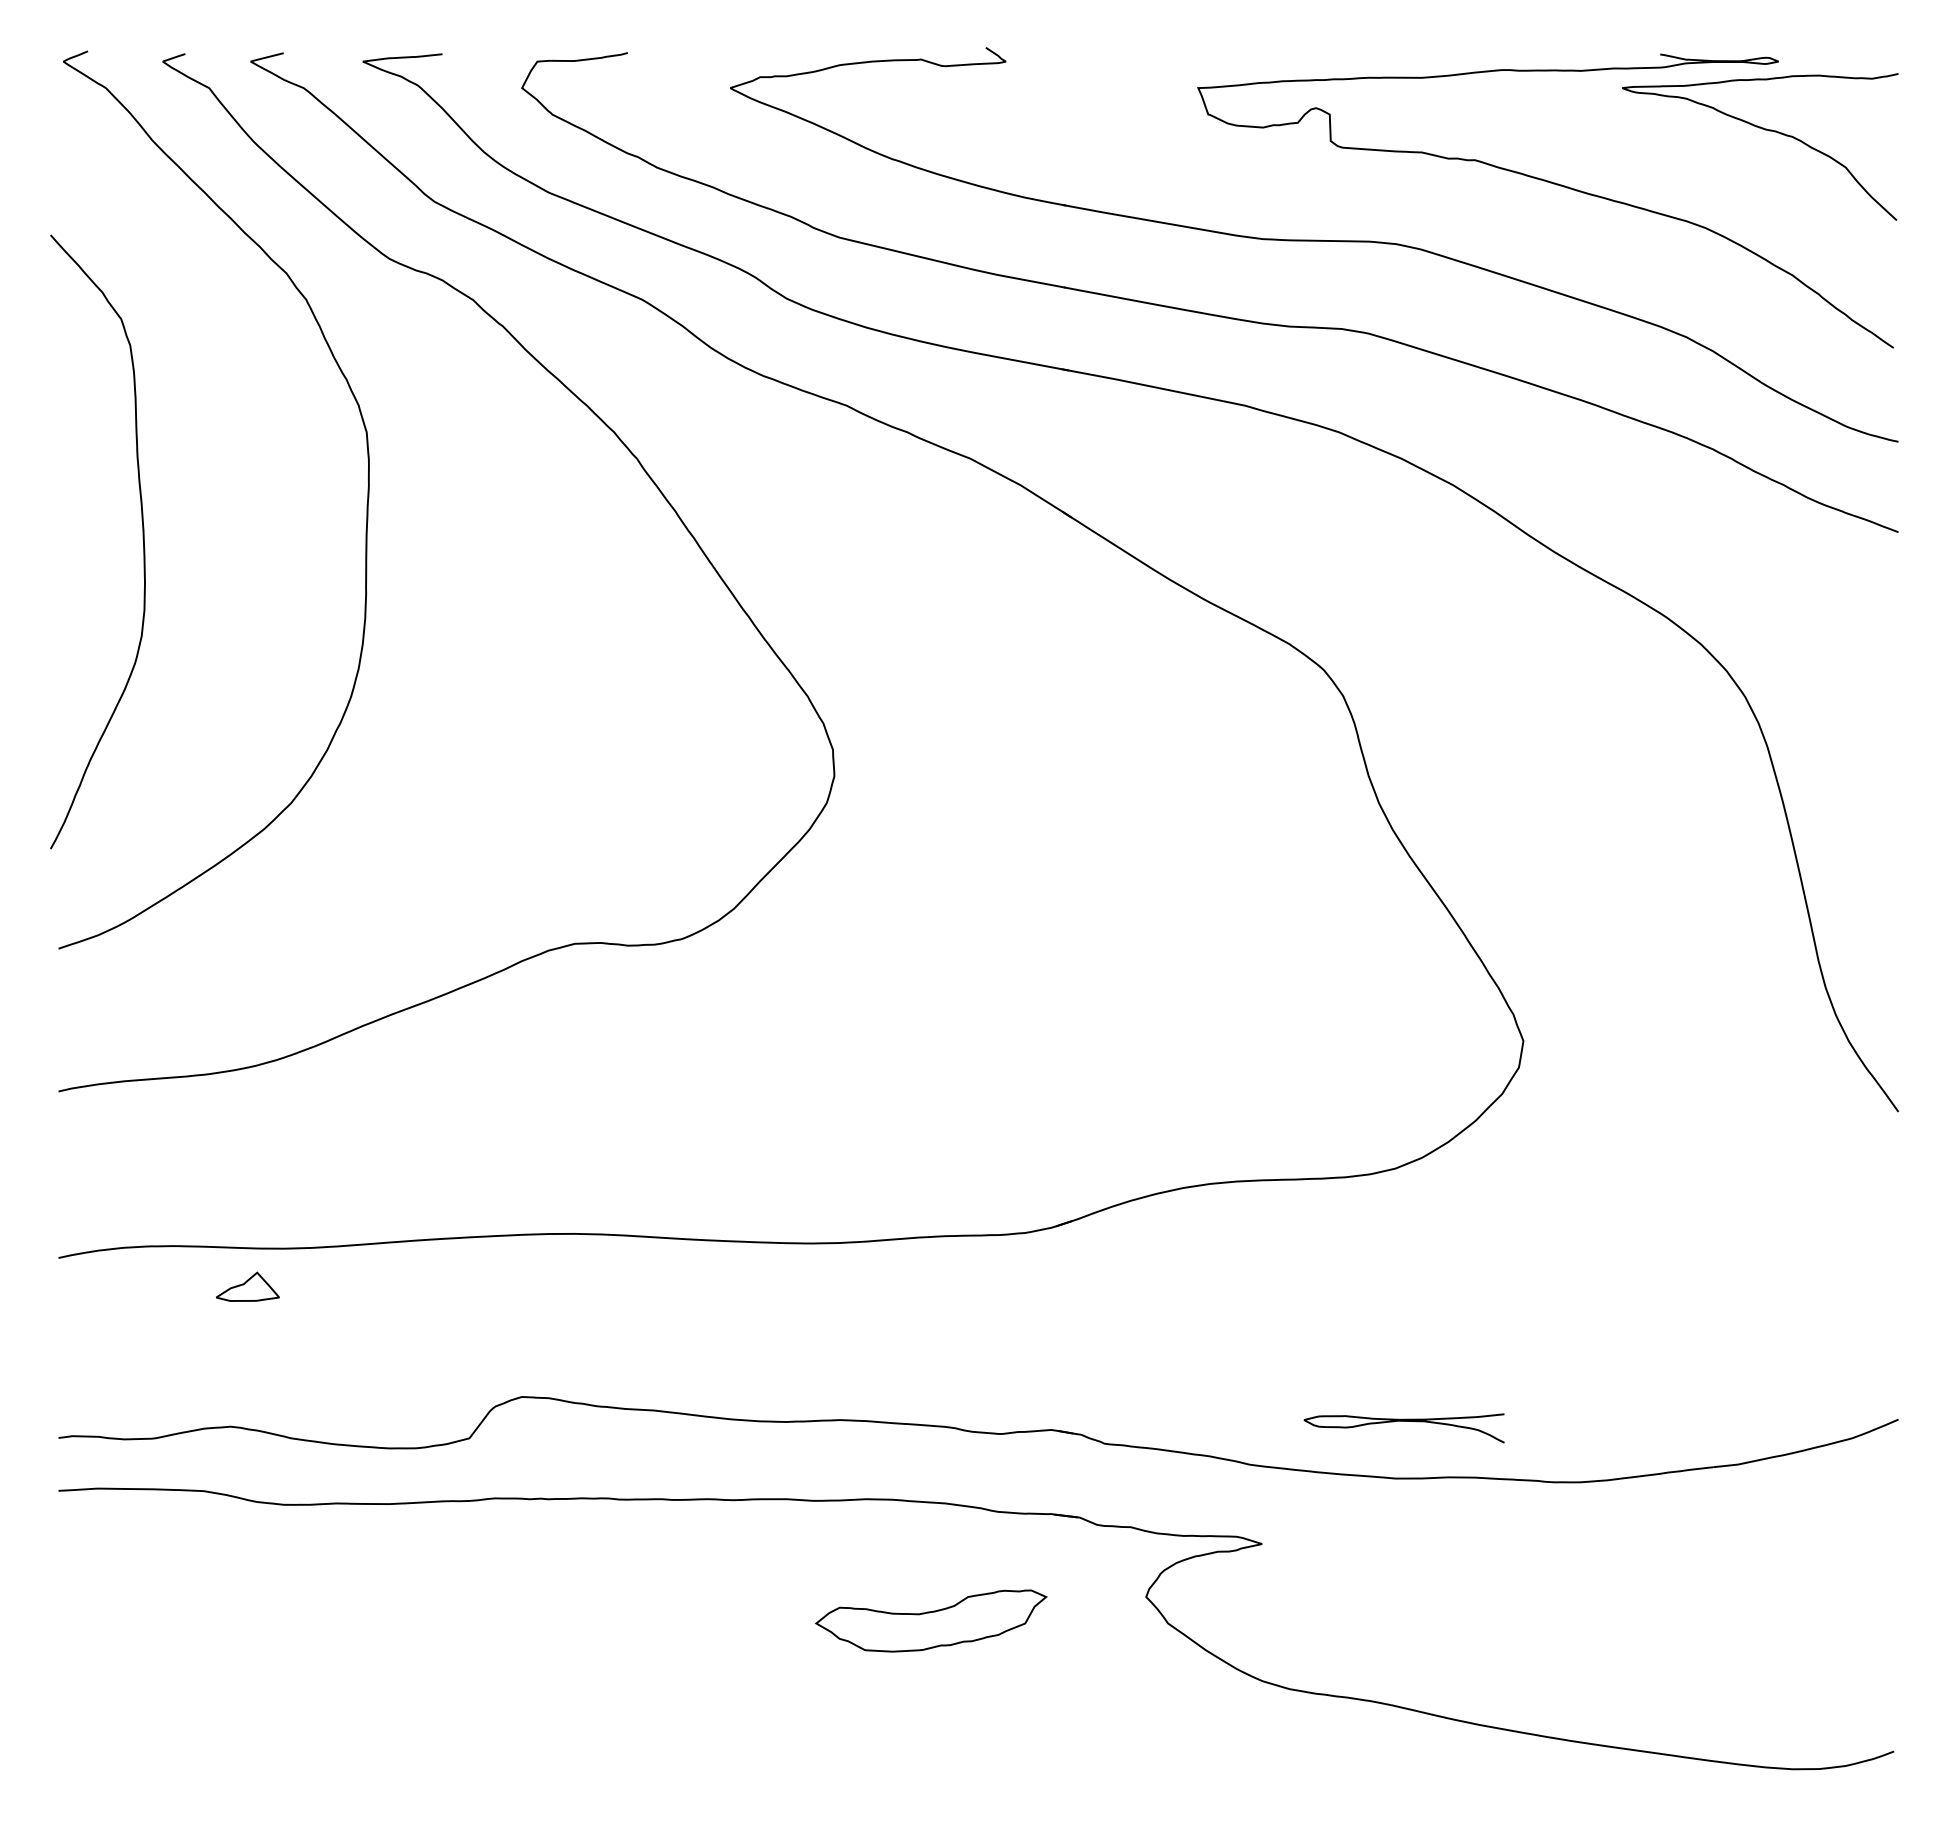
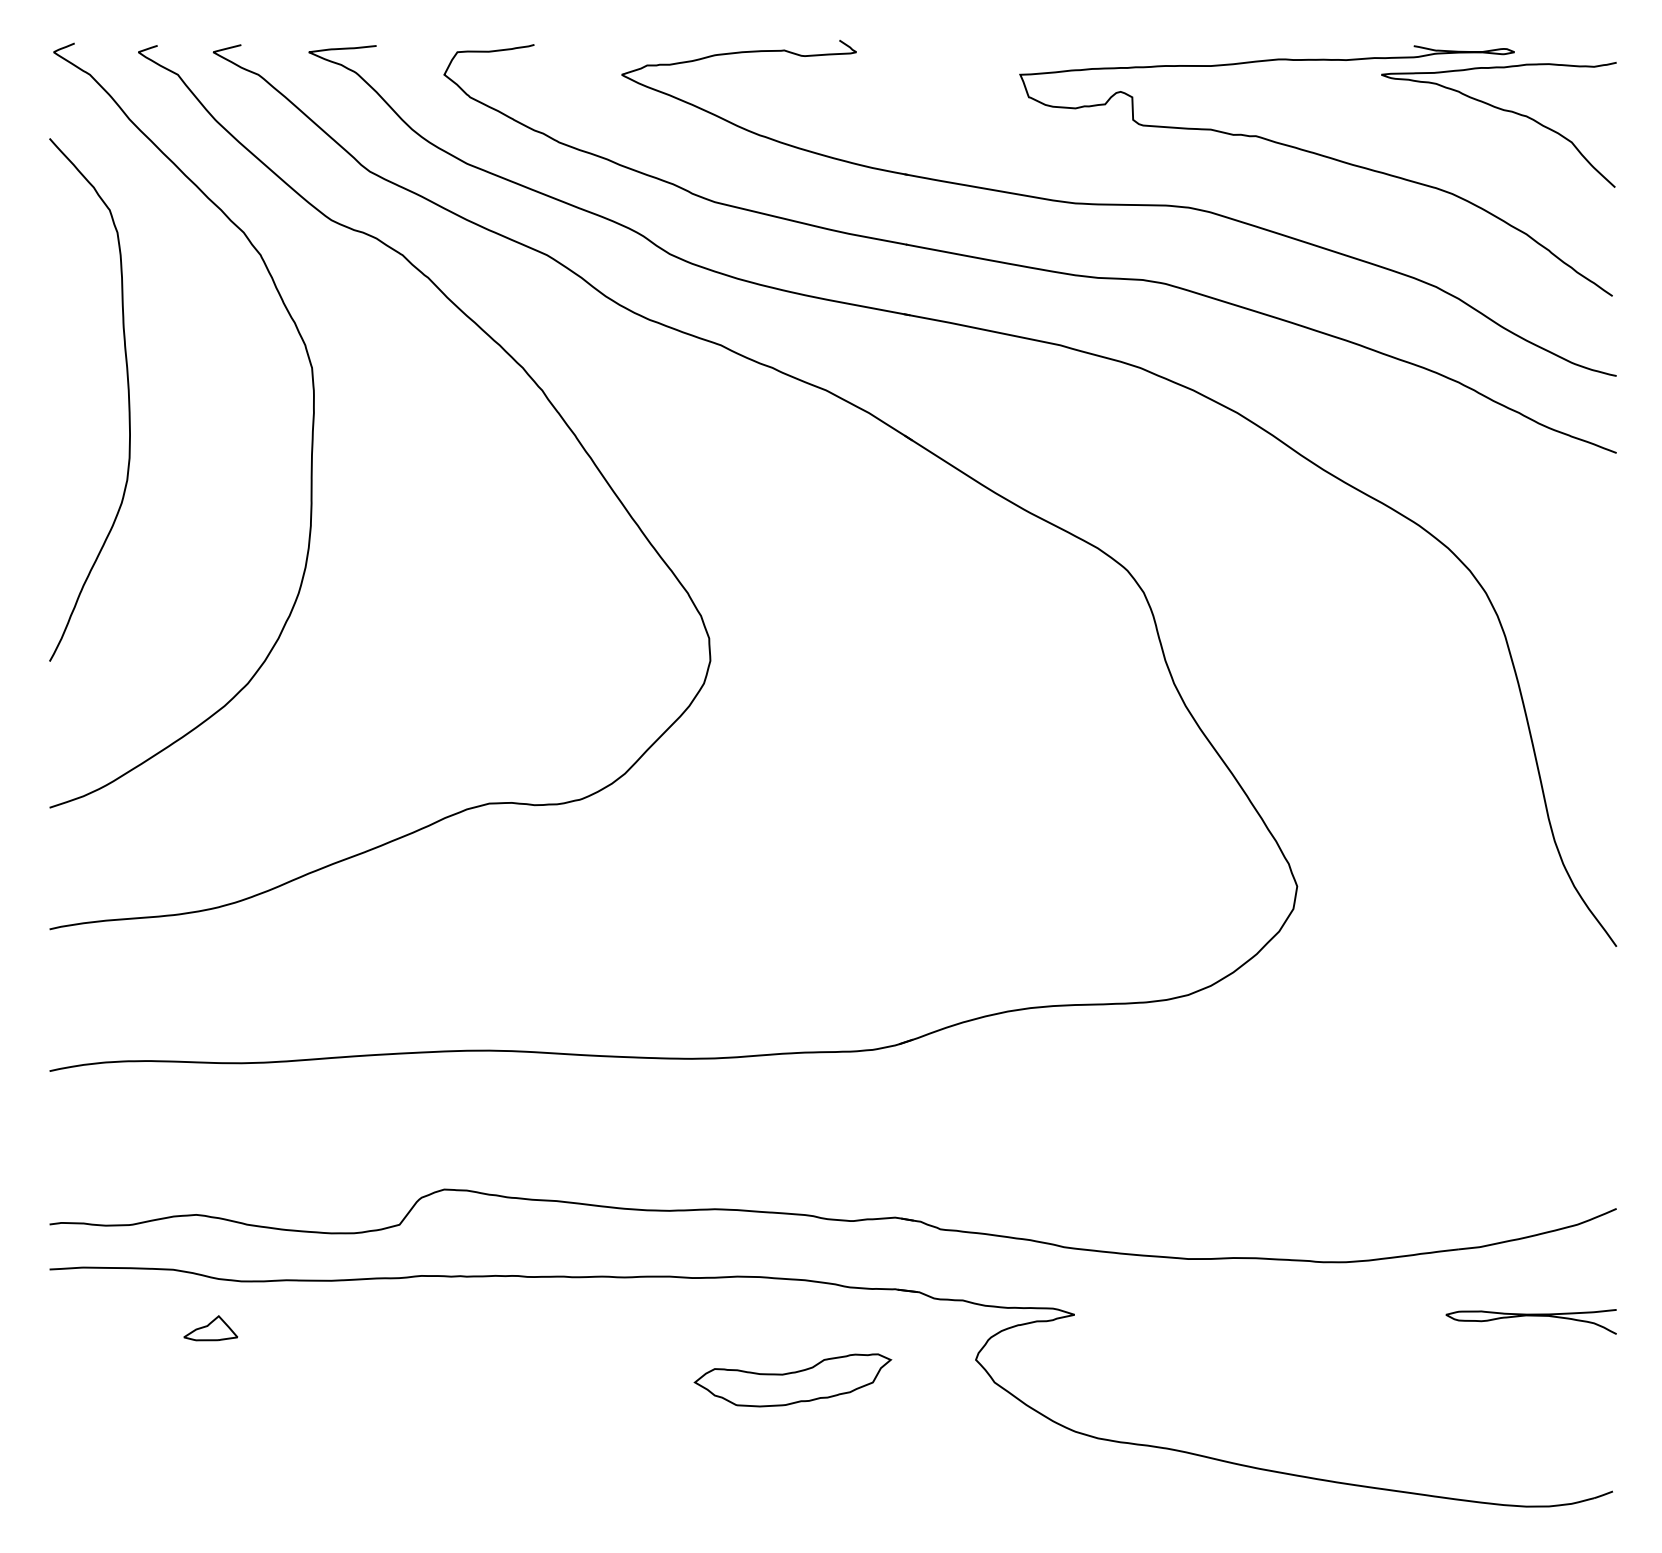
curve: (142, 539) -> (127, 397), moved
part: (247, 1286) -> (210, 1327), moved
curve: (1403, 1421) -> (1530, 1316), moved

